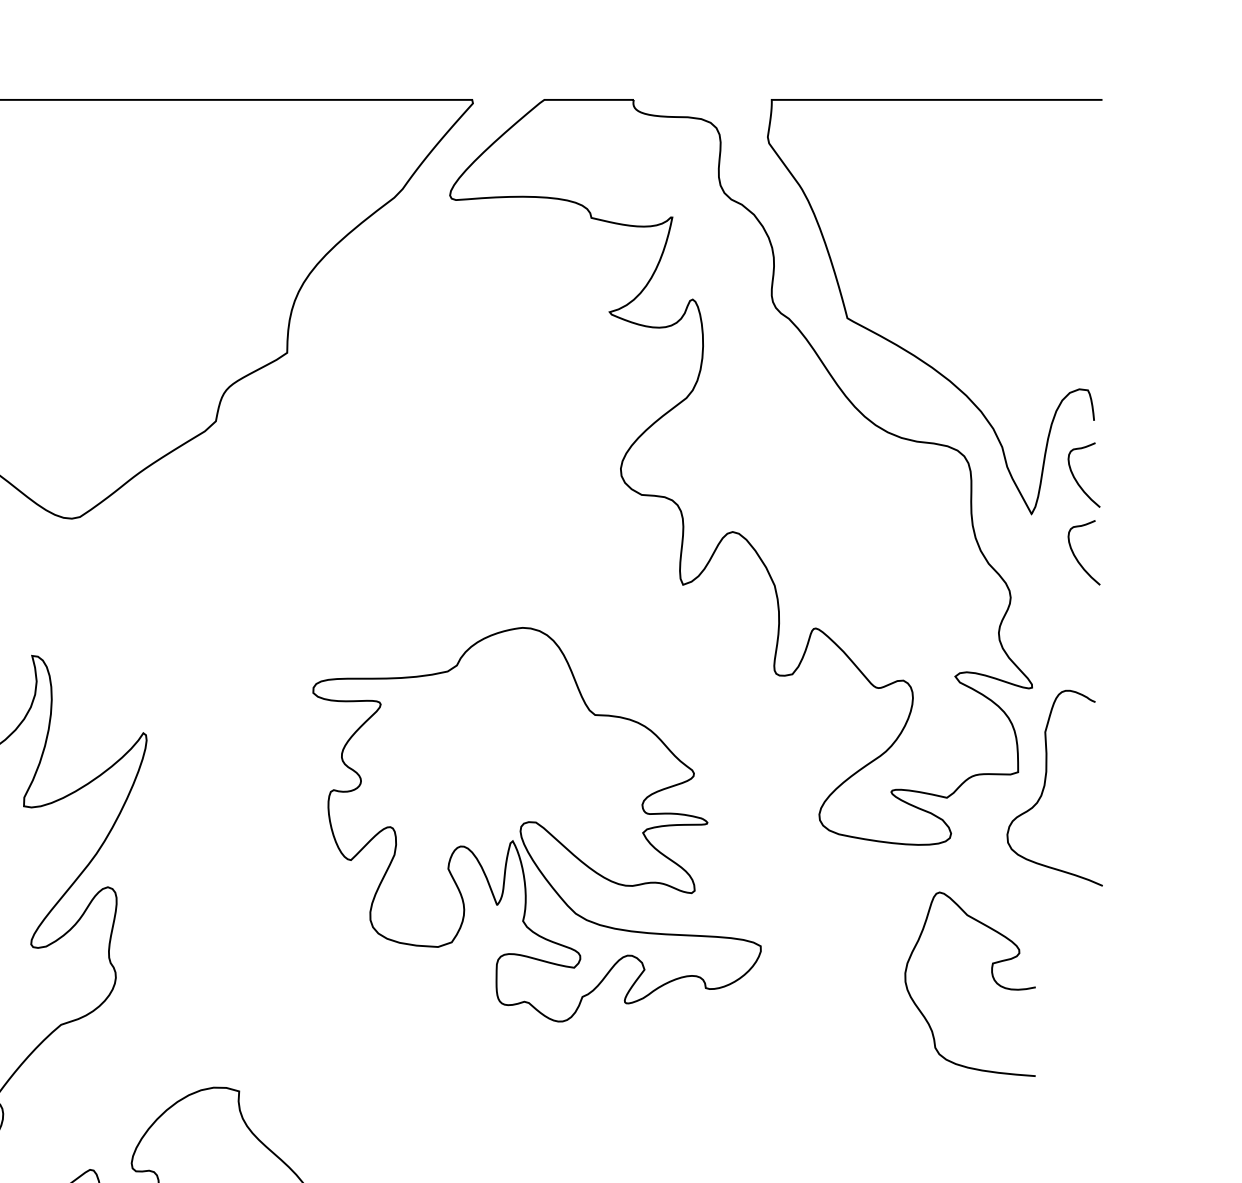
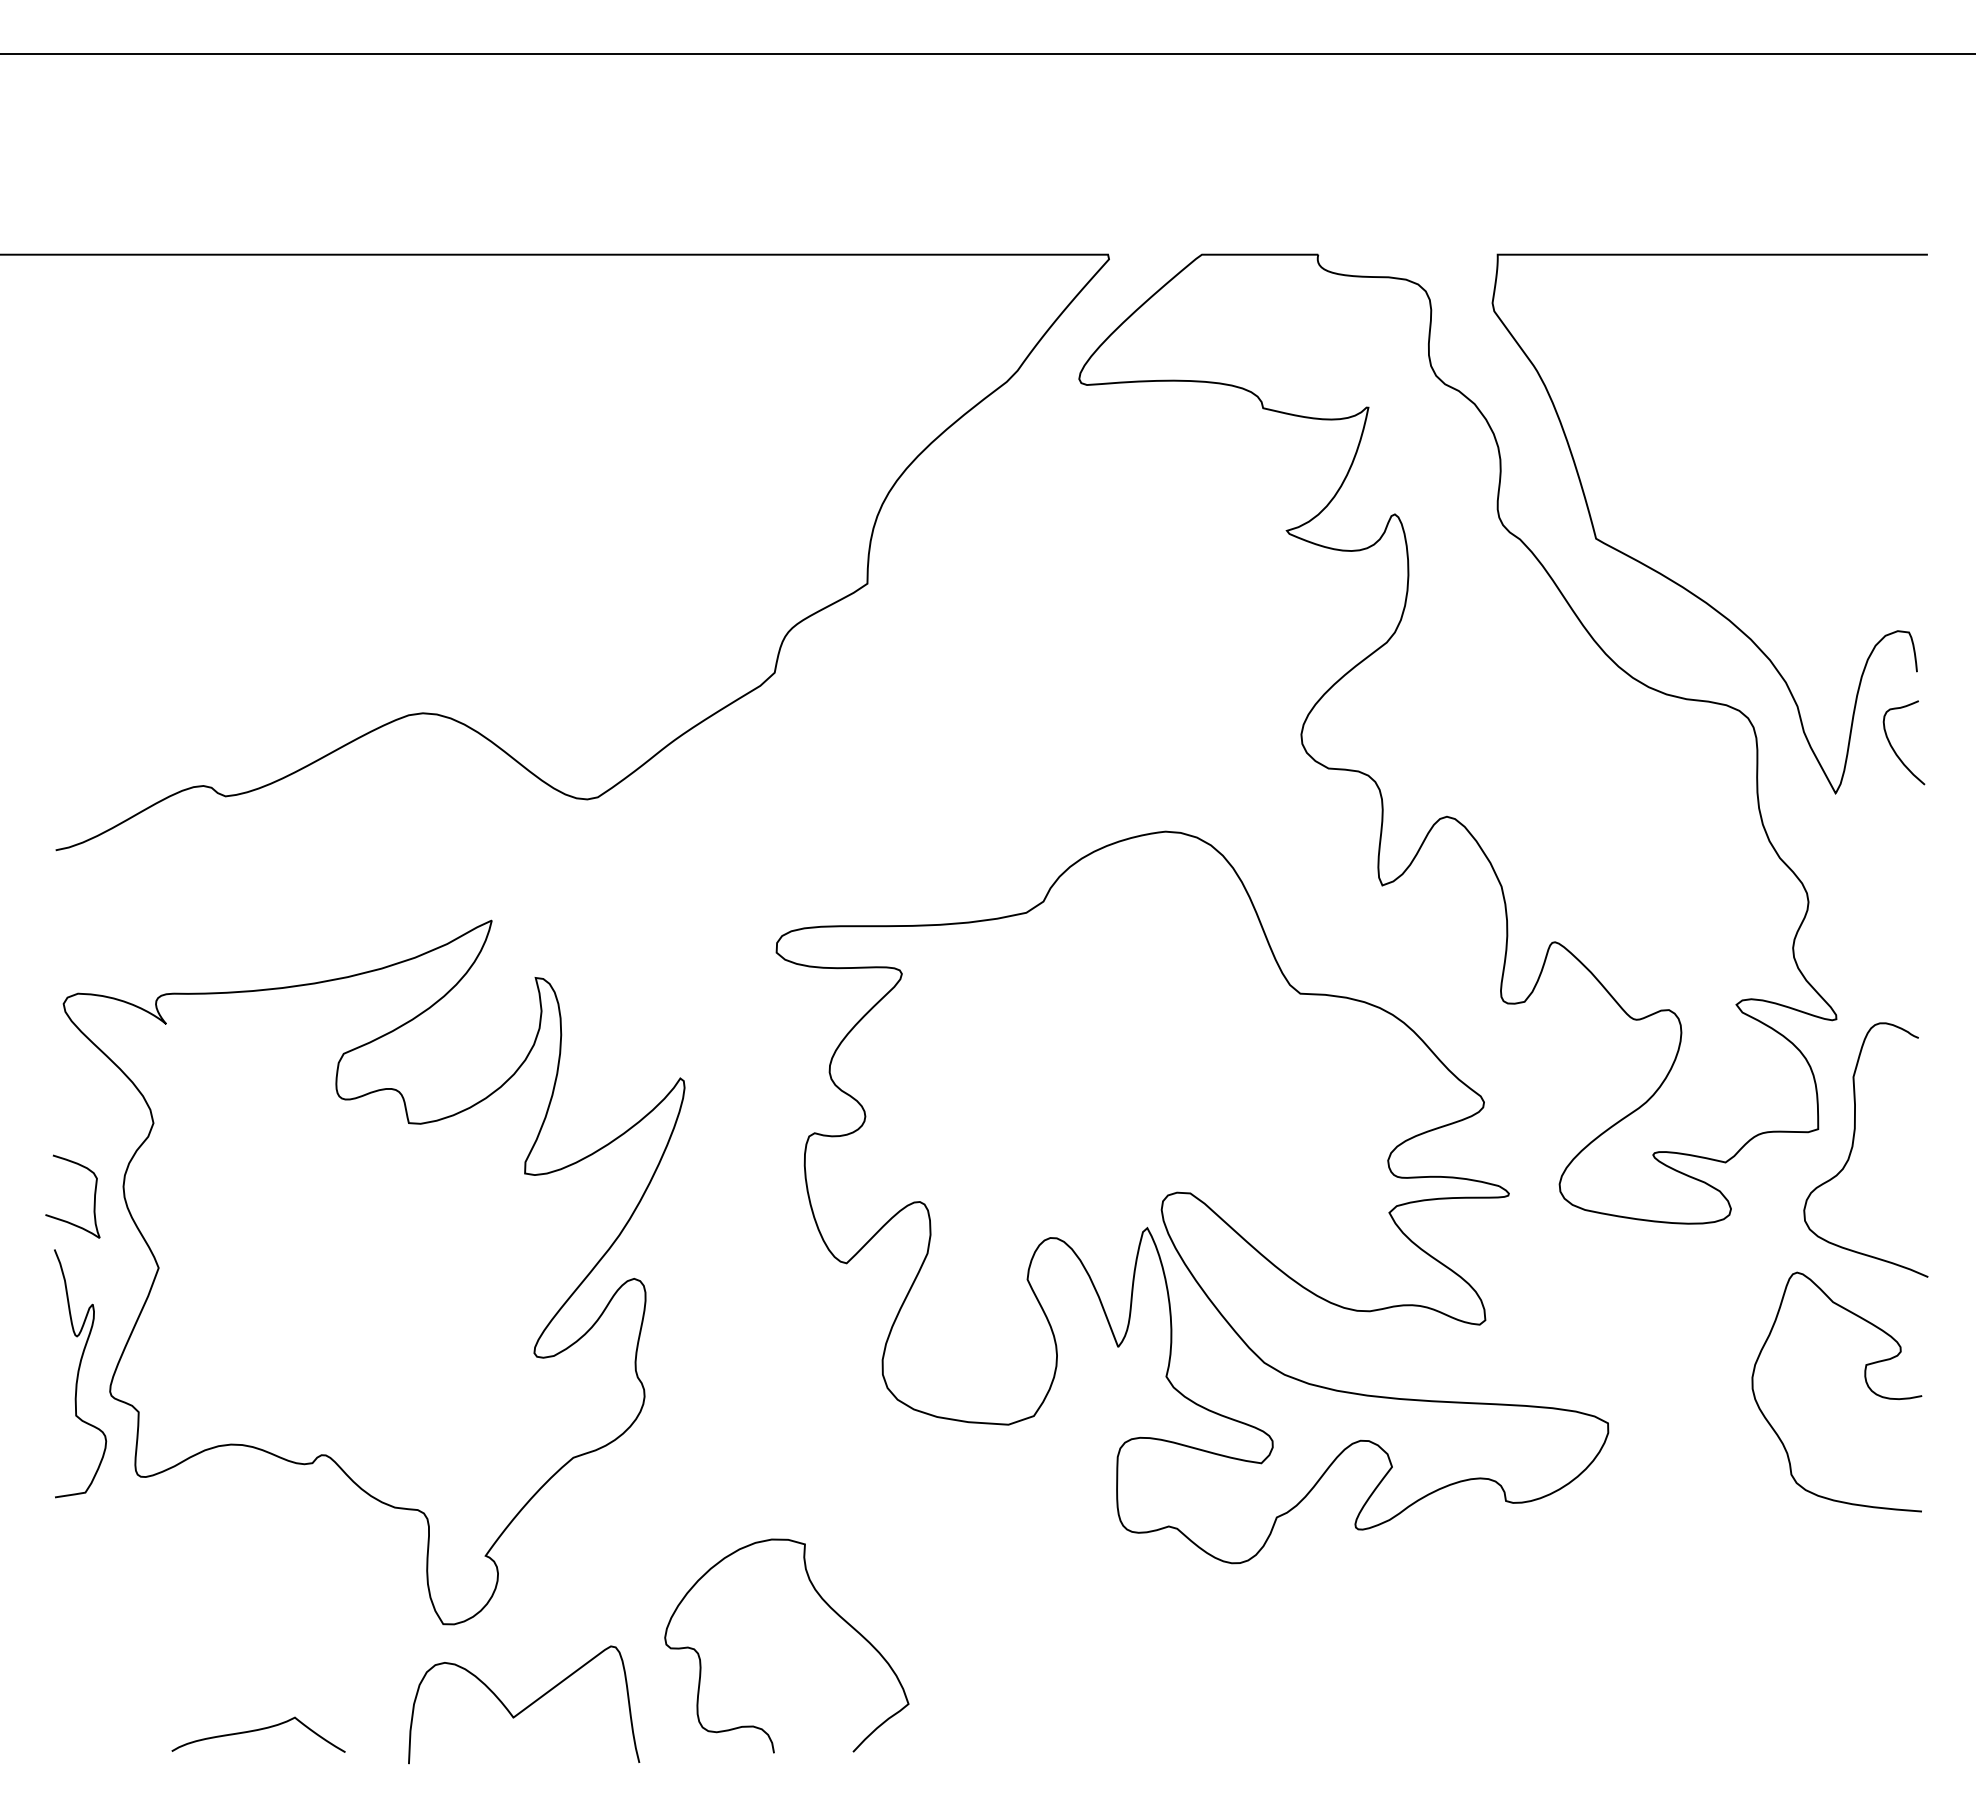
curve: (1076, 556) -> (1893, 848), removed
part: (537, 824) -> (1192, 1197), size x1.43
curve: (992, 976) -> (1865, 1382), moved

